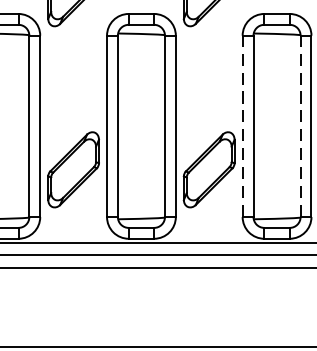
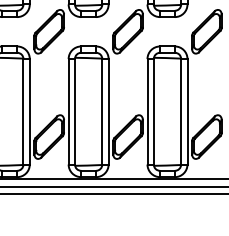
line: (242, 125) -> (147, 111), dashed -> solid
line: (301, 125) -> (181, 111), dashed -> solid

